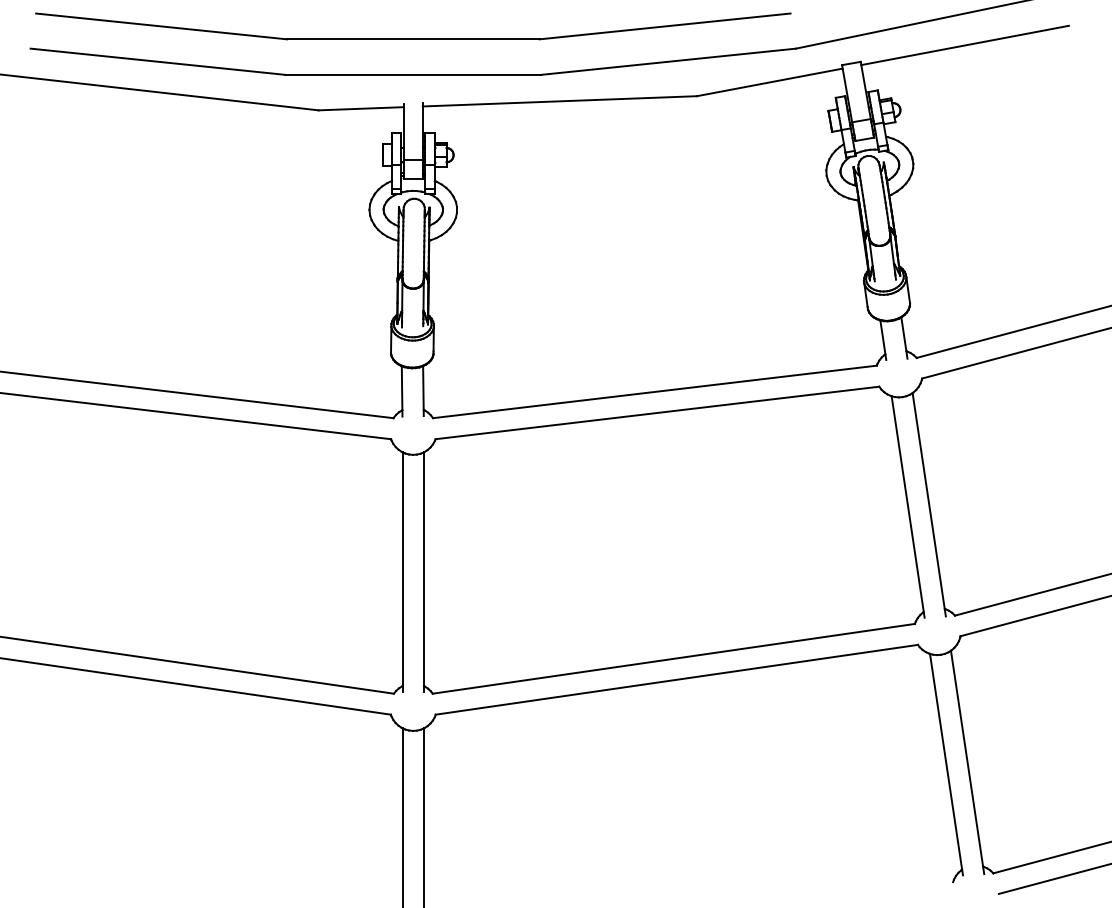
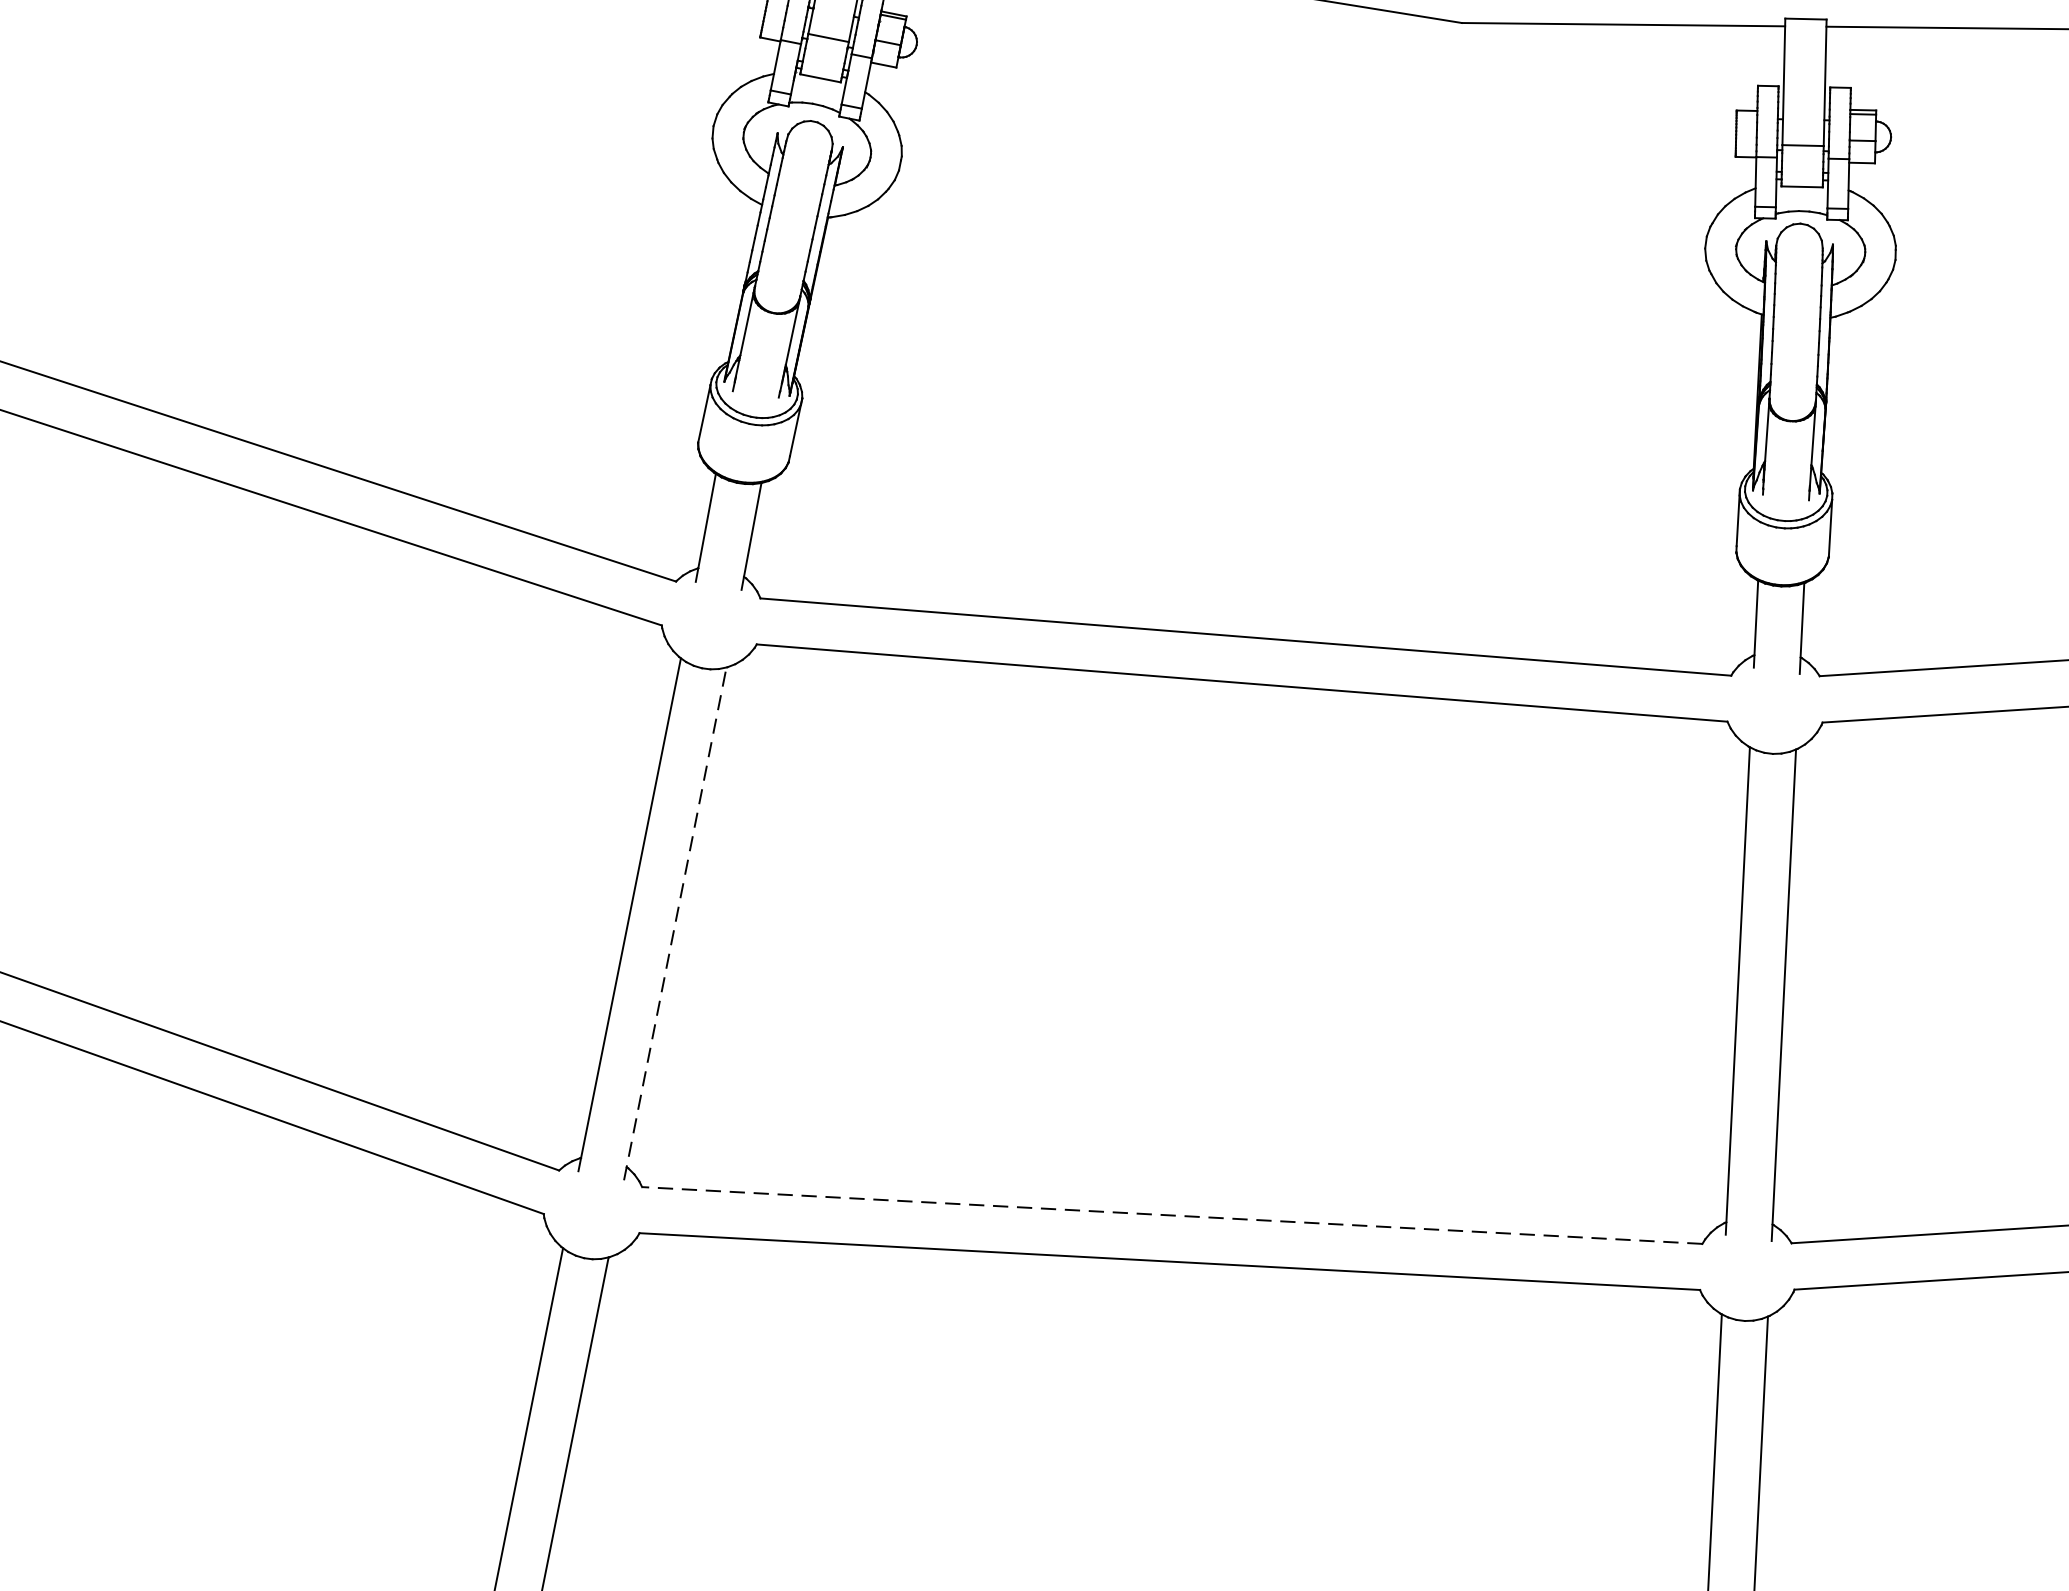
line: (423, 572) -> (674, 924), solid -> dashed
line: (673, 658) -> (1171, 1214), solid -> dashed

